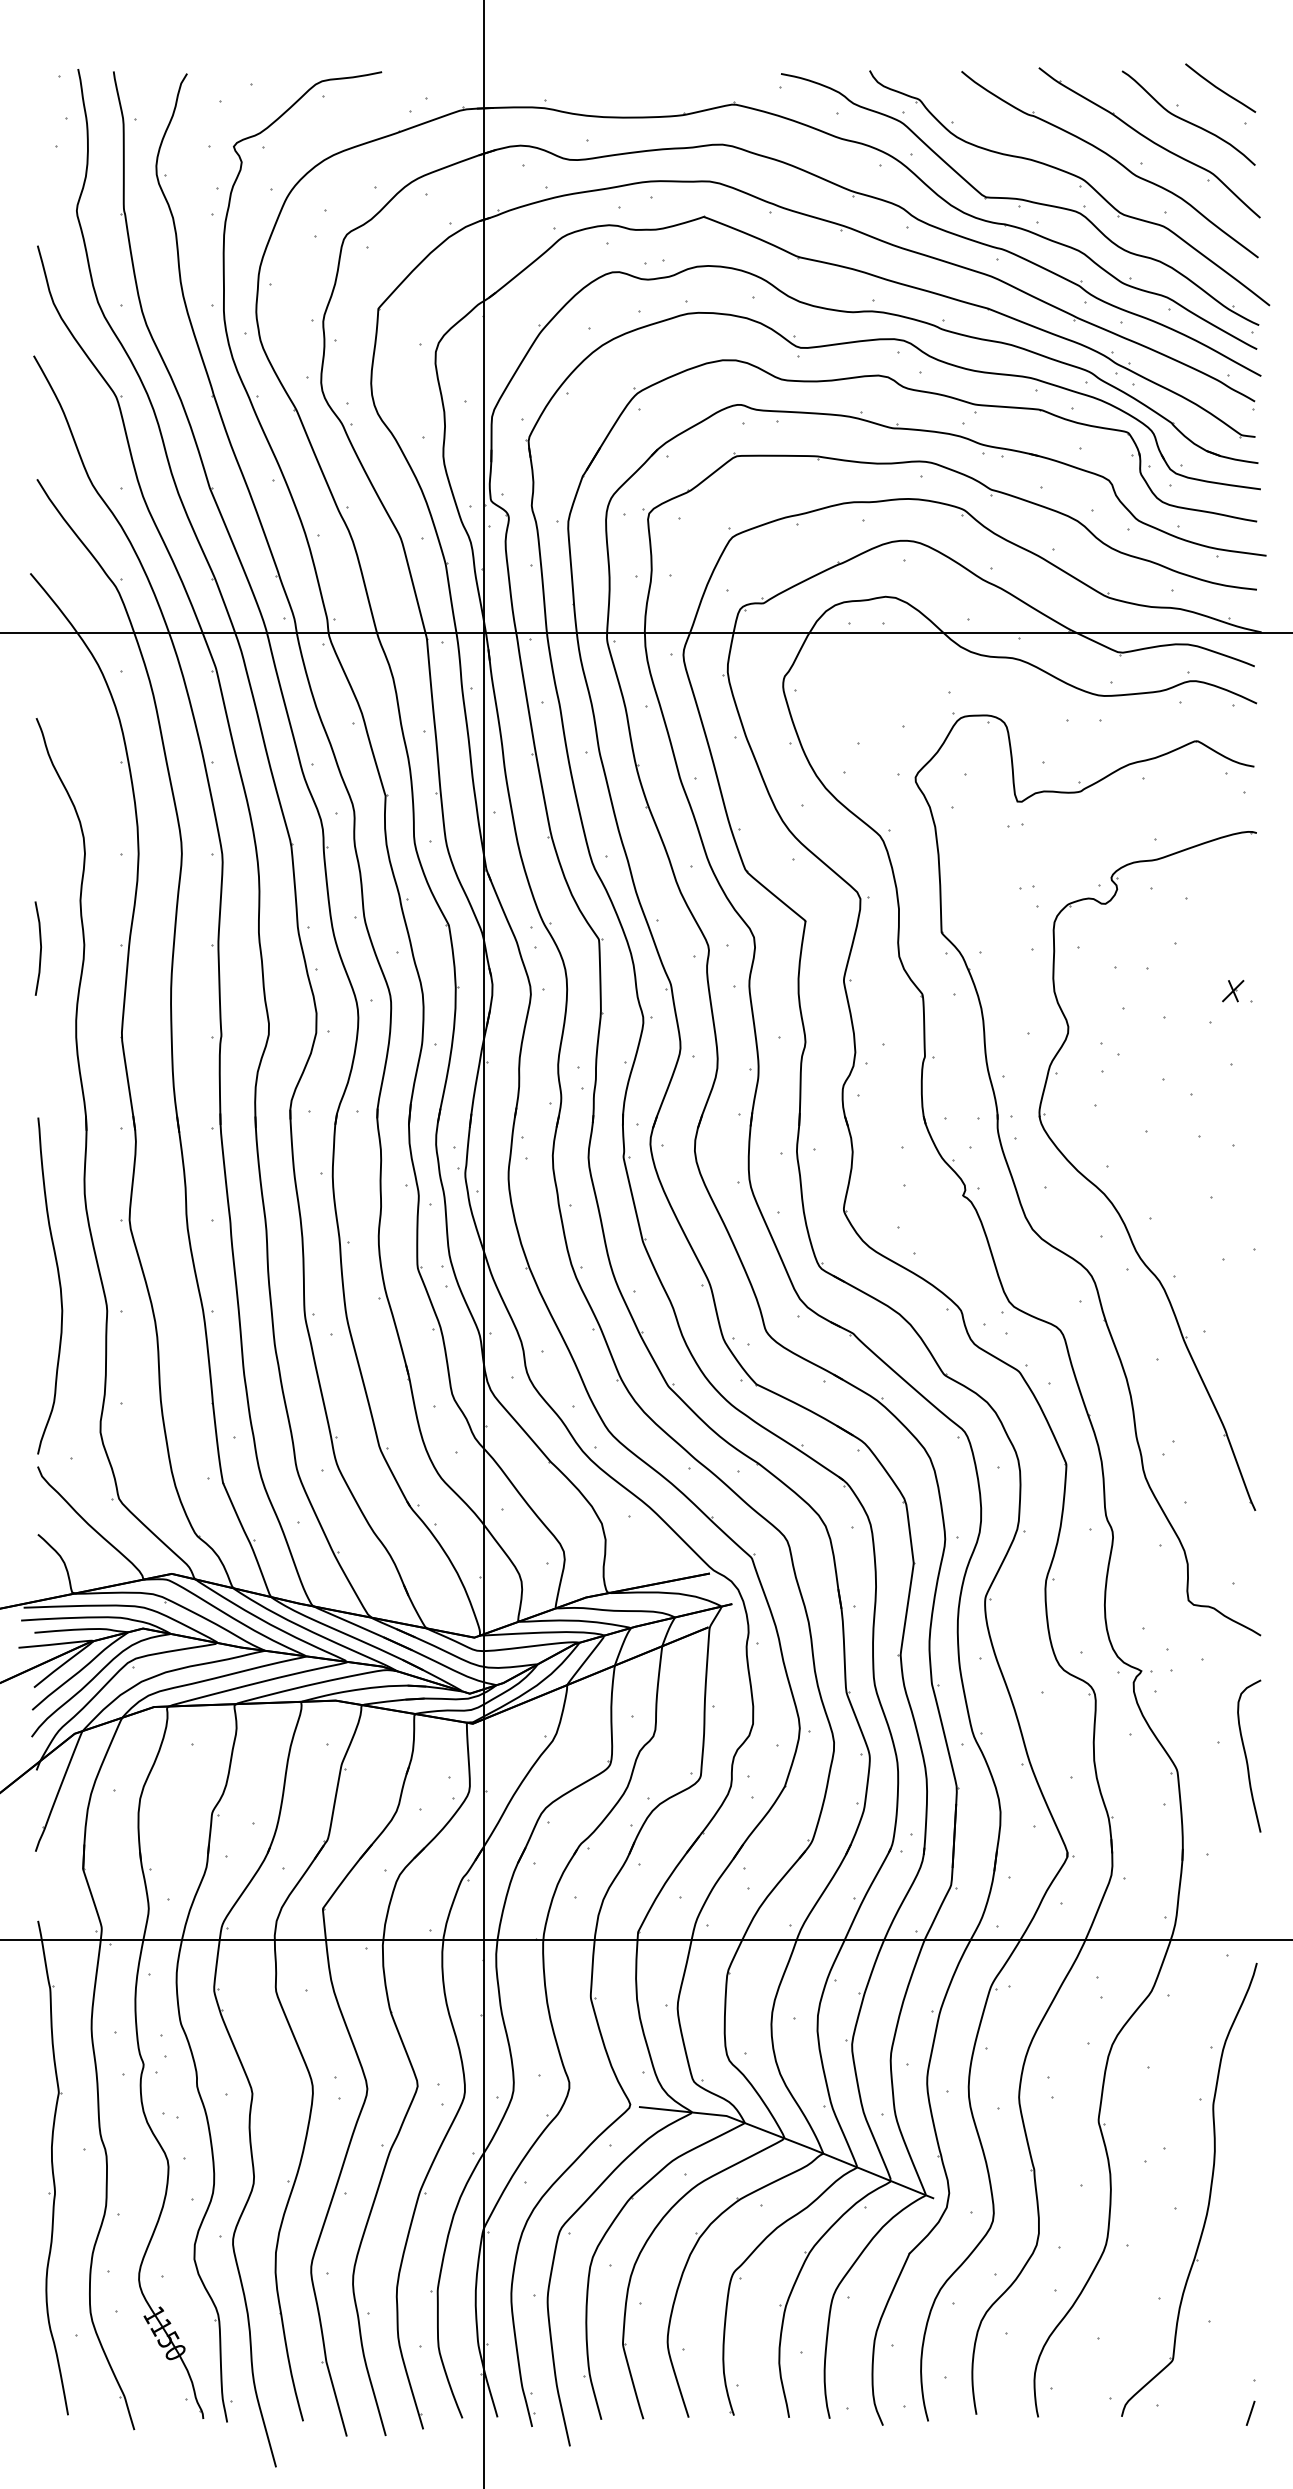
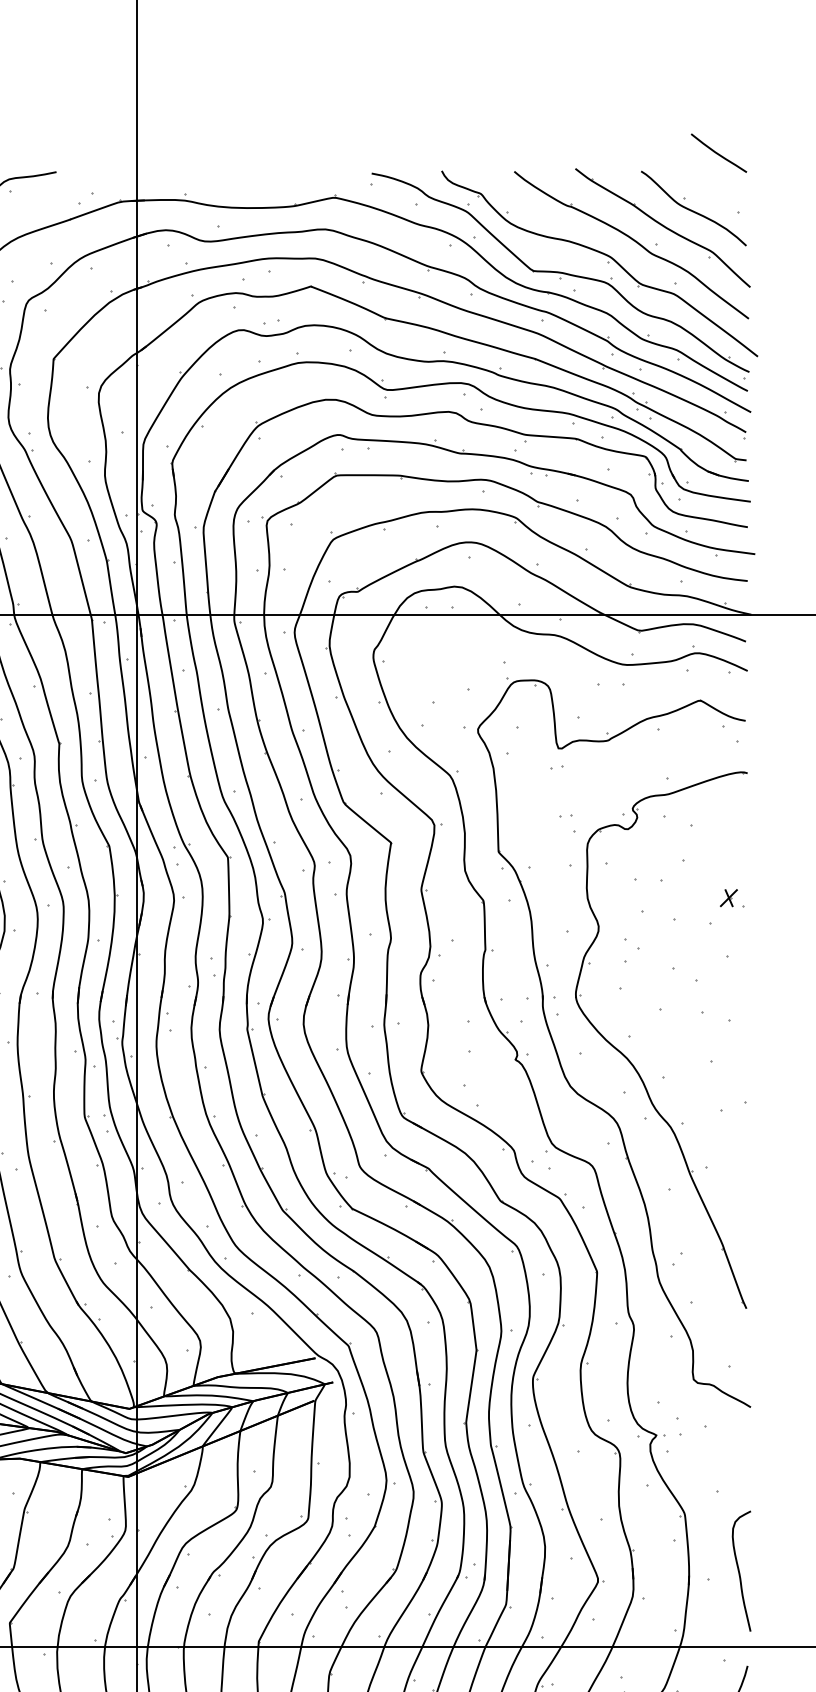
curve: (1220, 88) -> (718, 153), moved
curve: (1246, 1755) -> (739, 1570), moved

